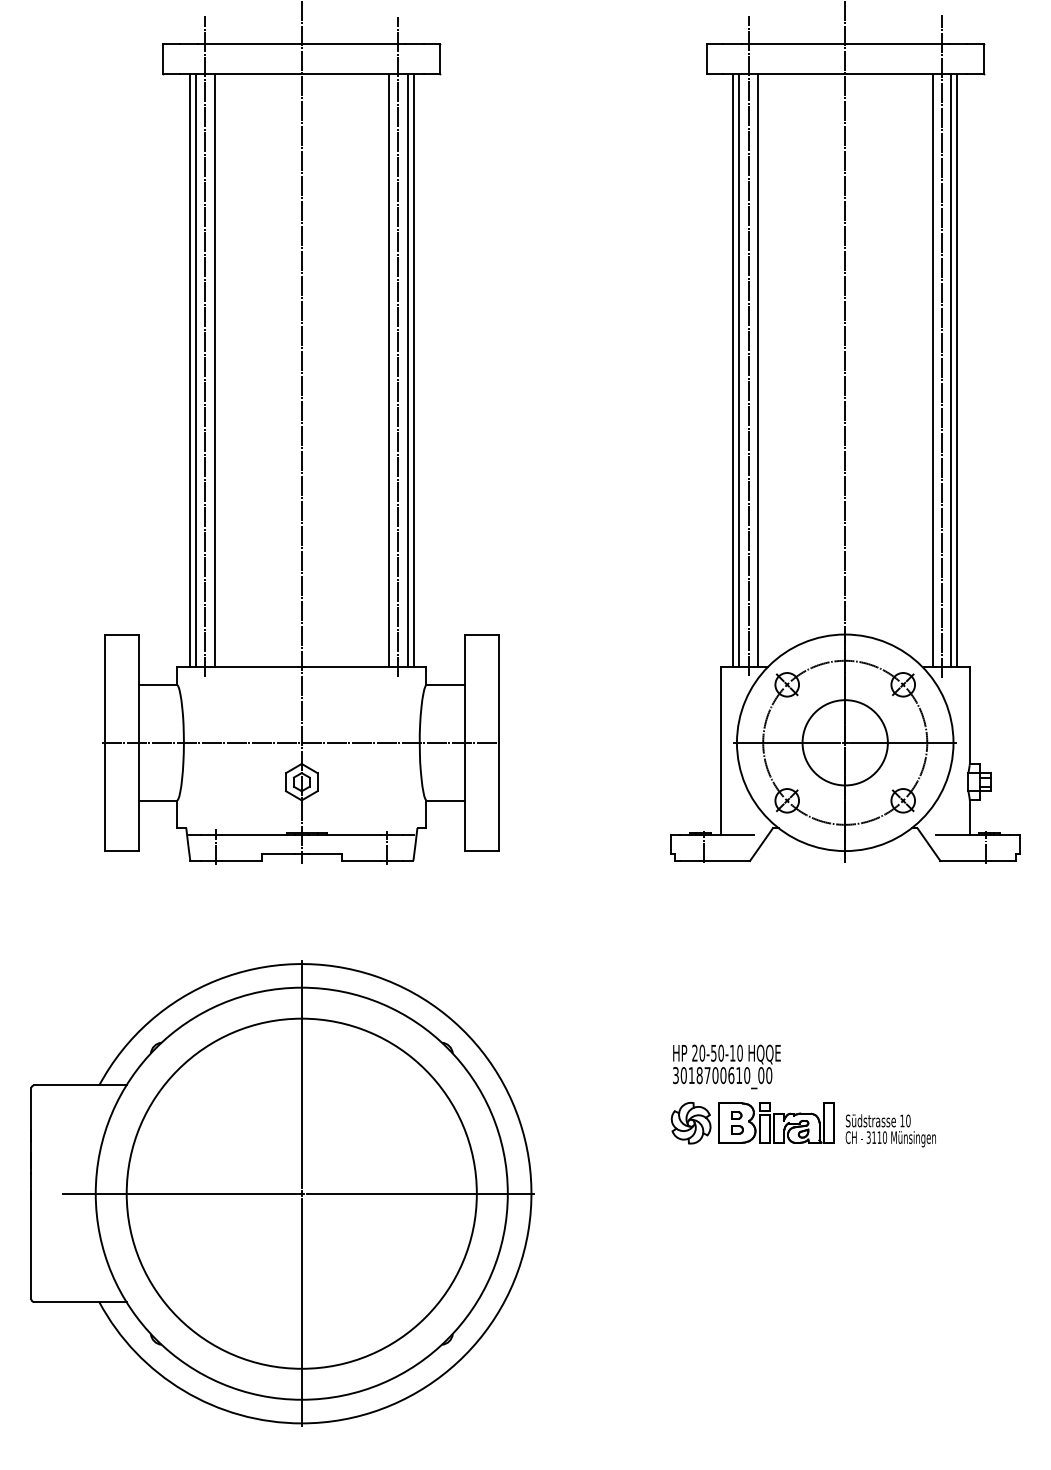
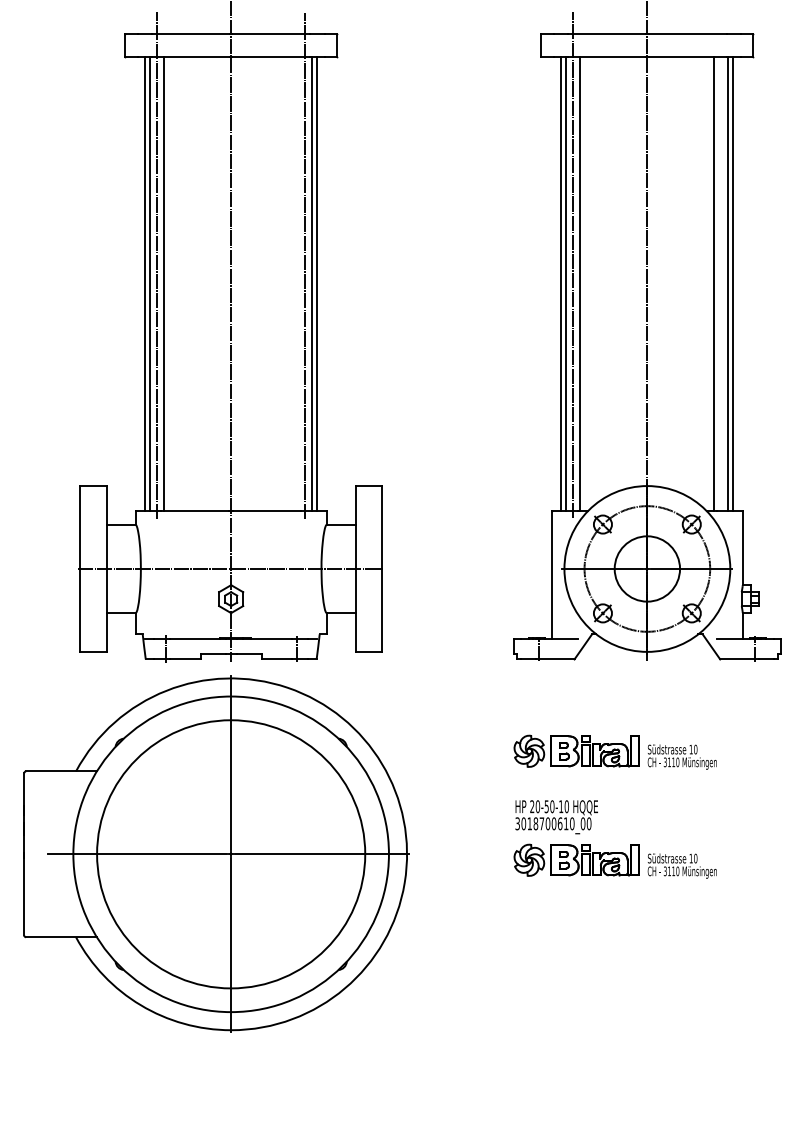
line: (942, 346) -> (721, 265), removed
line: (389, 370) -> (298, 283), removed
part: (802, 981) -> (614, 751), added
part: (282, 1192) -> (216, 853), moved

